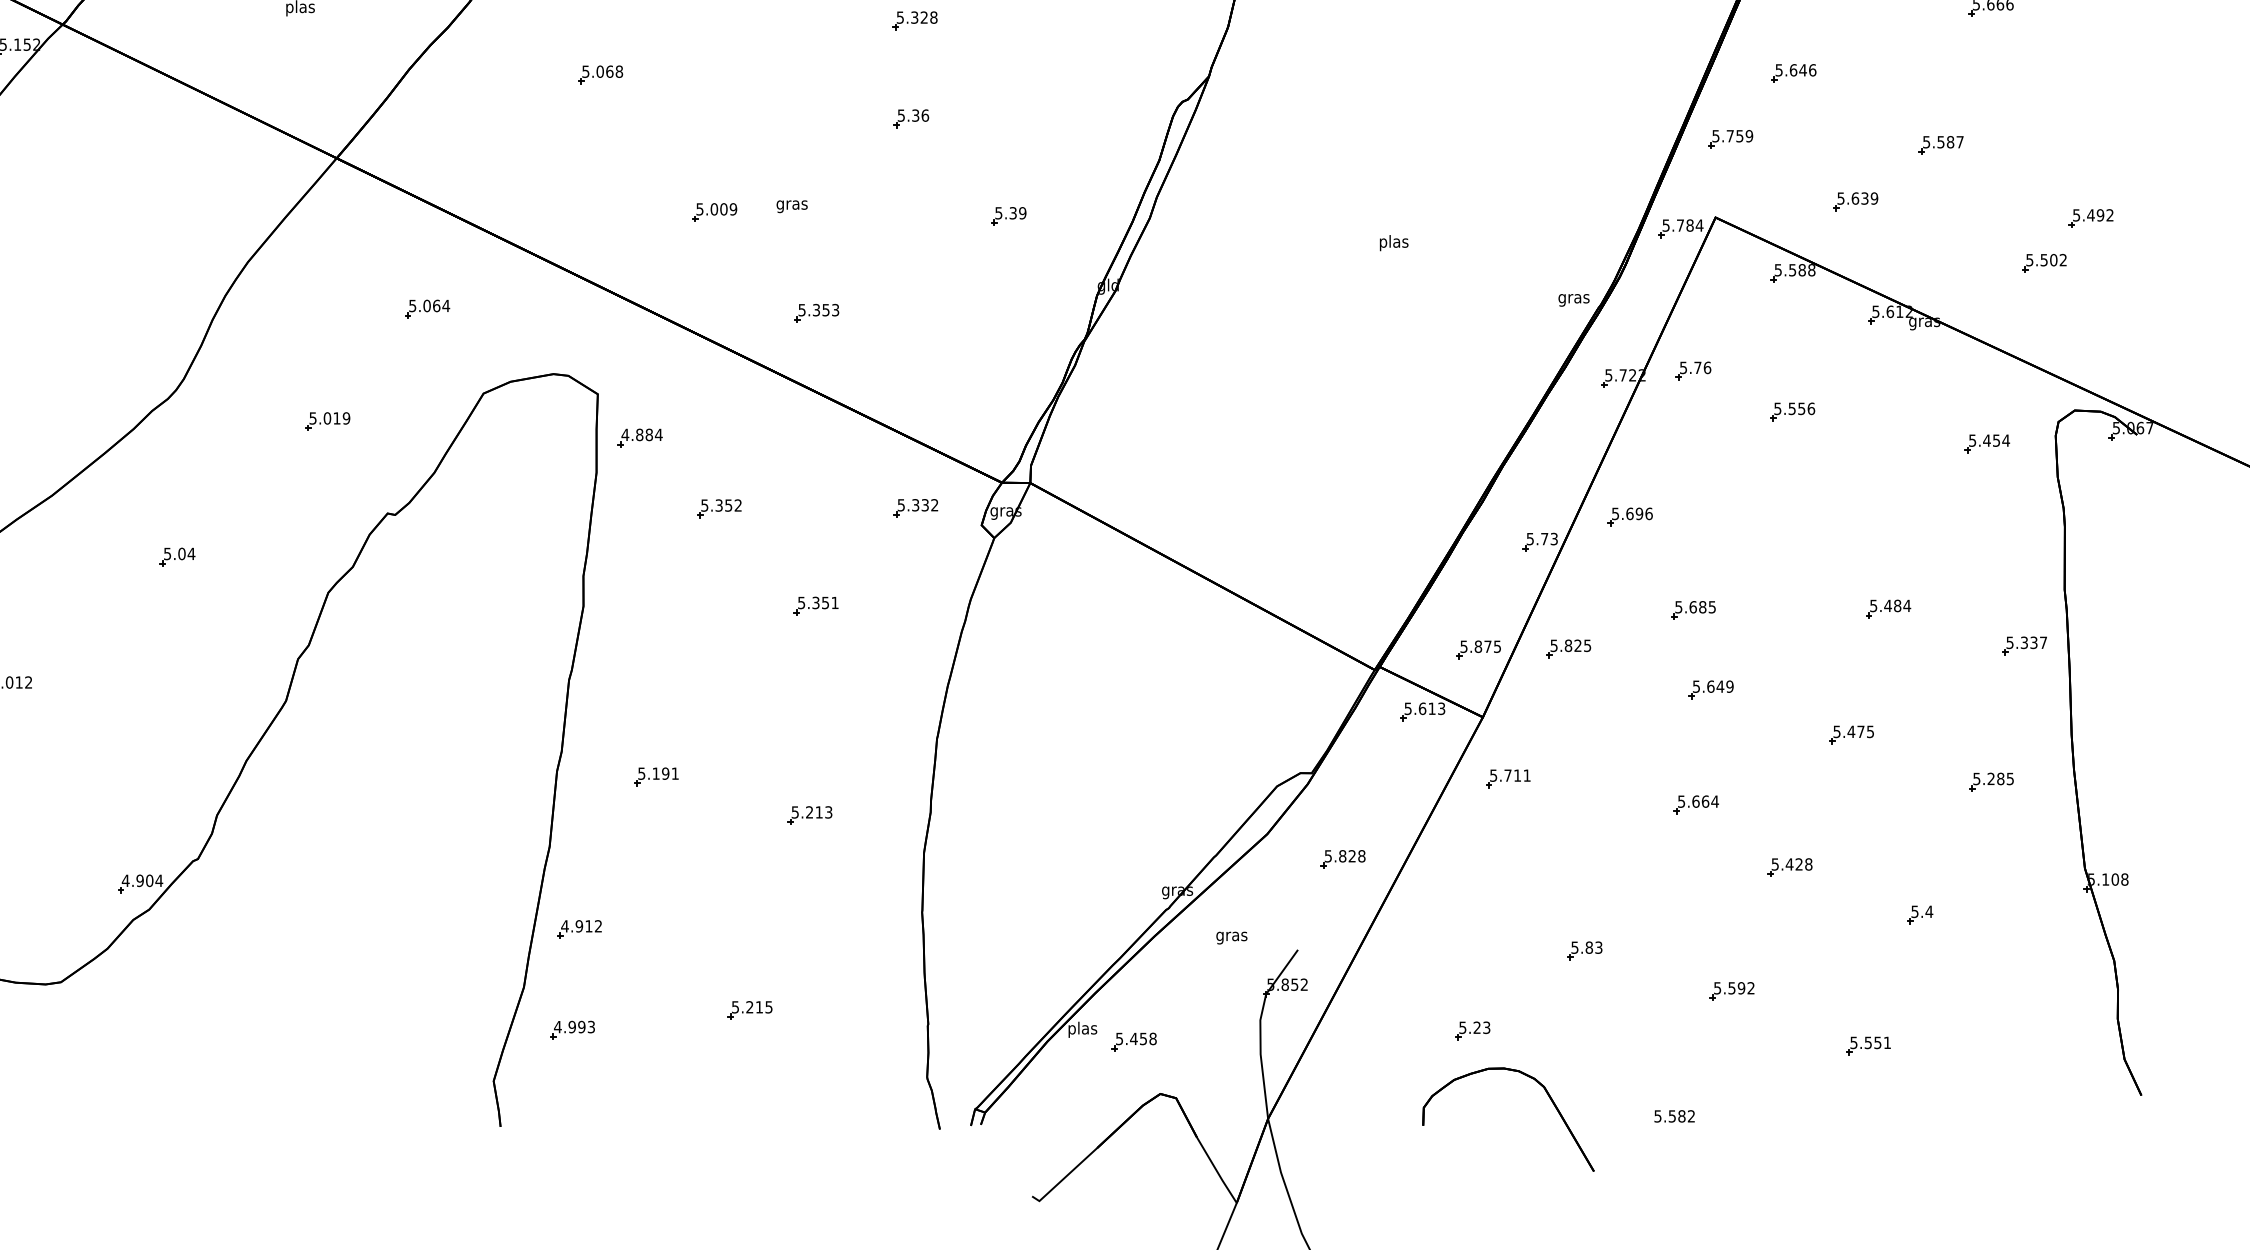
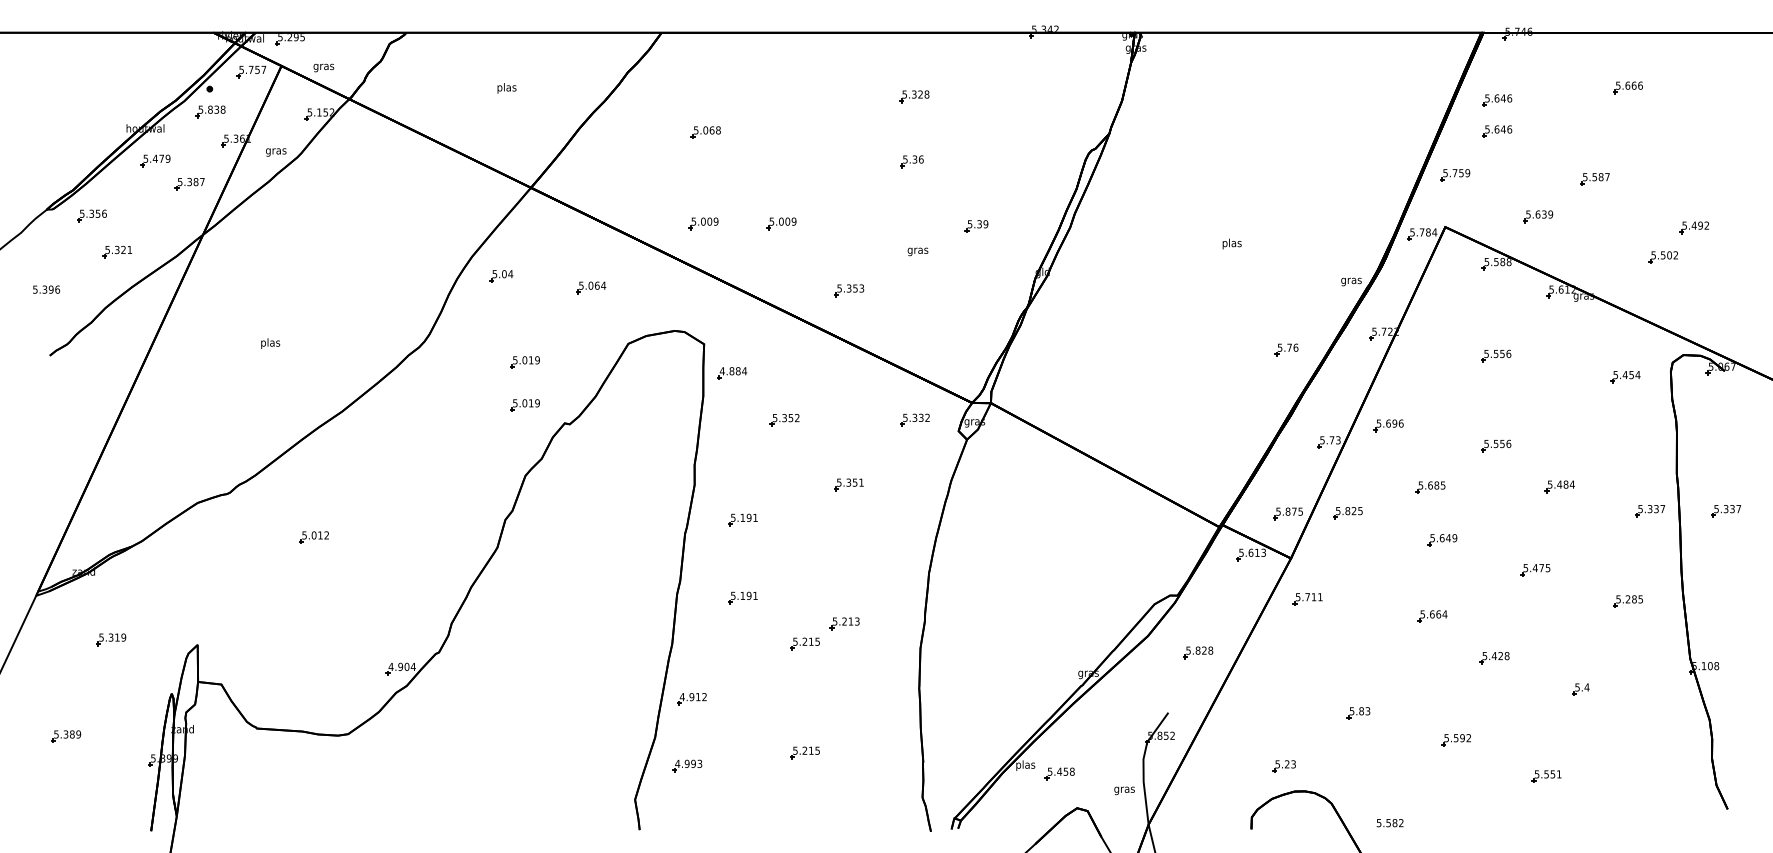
part: (1794, 26) -> (1497, 100), added
text: (791, 206) -> (917, 251), moved
part: (596, 212) -> (703, 223), added
part: (1693, 370) -> (1286, 349), moved
part: (326, 486) -> (524, 405), added
part: (1792, 546) -> (1496, 445), added
part: (177, 557) -> (501, 276), moved
part: (2138, 646) -> (1725, 511), added
part: (655, 658) -> (742, 519), added
part: (749, 845) -> (804, 643), added
text: (1231, 937) -> (1124, 790), moved
text: (1673, 1116) -> (1389, 823), moved

